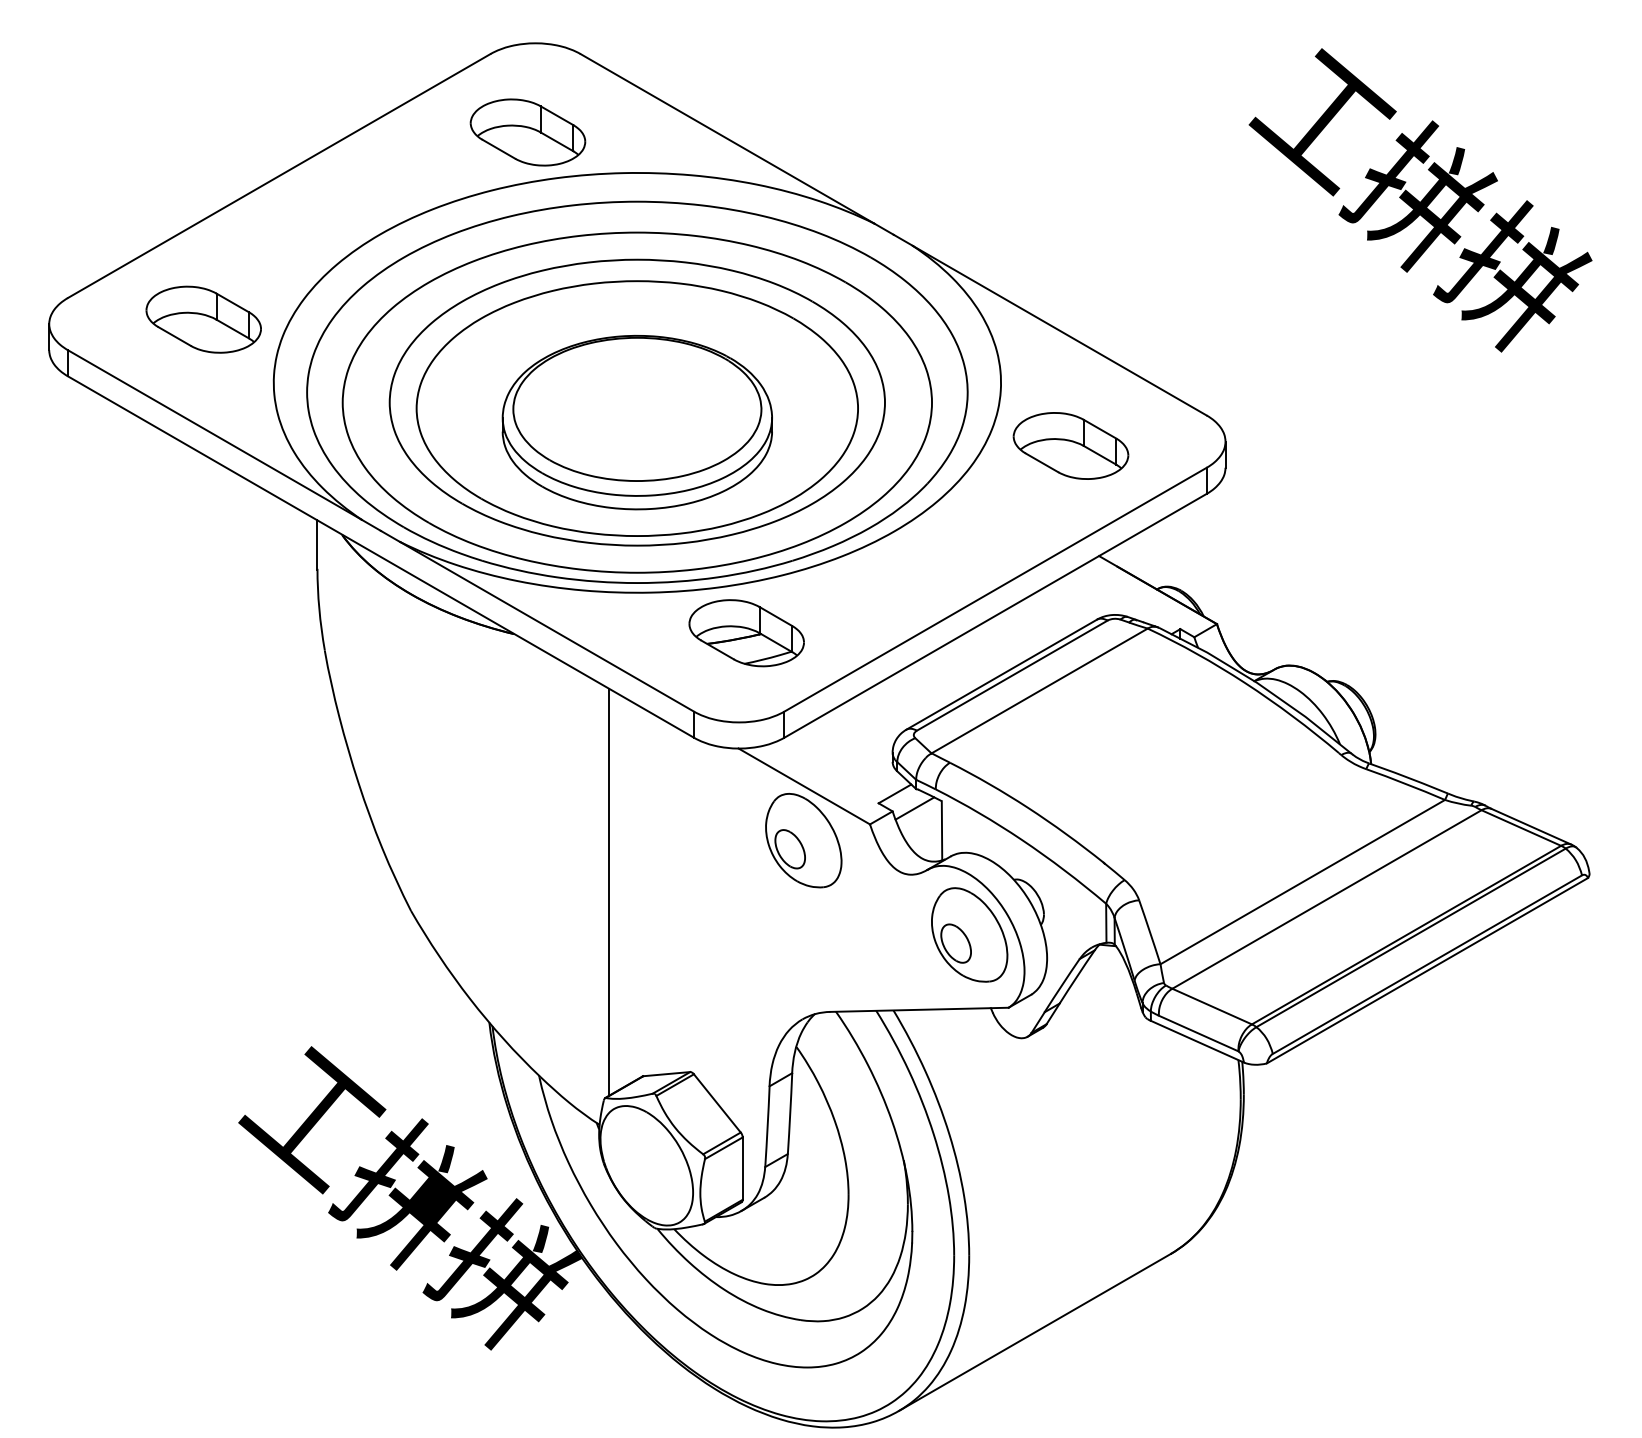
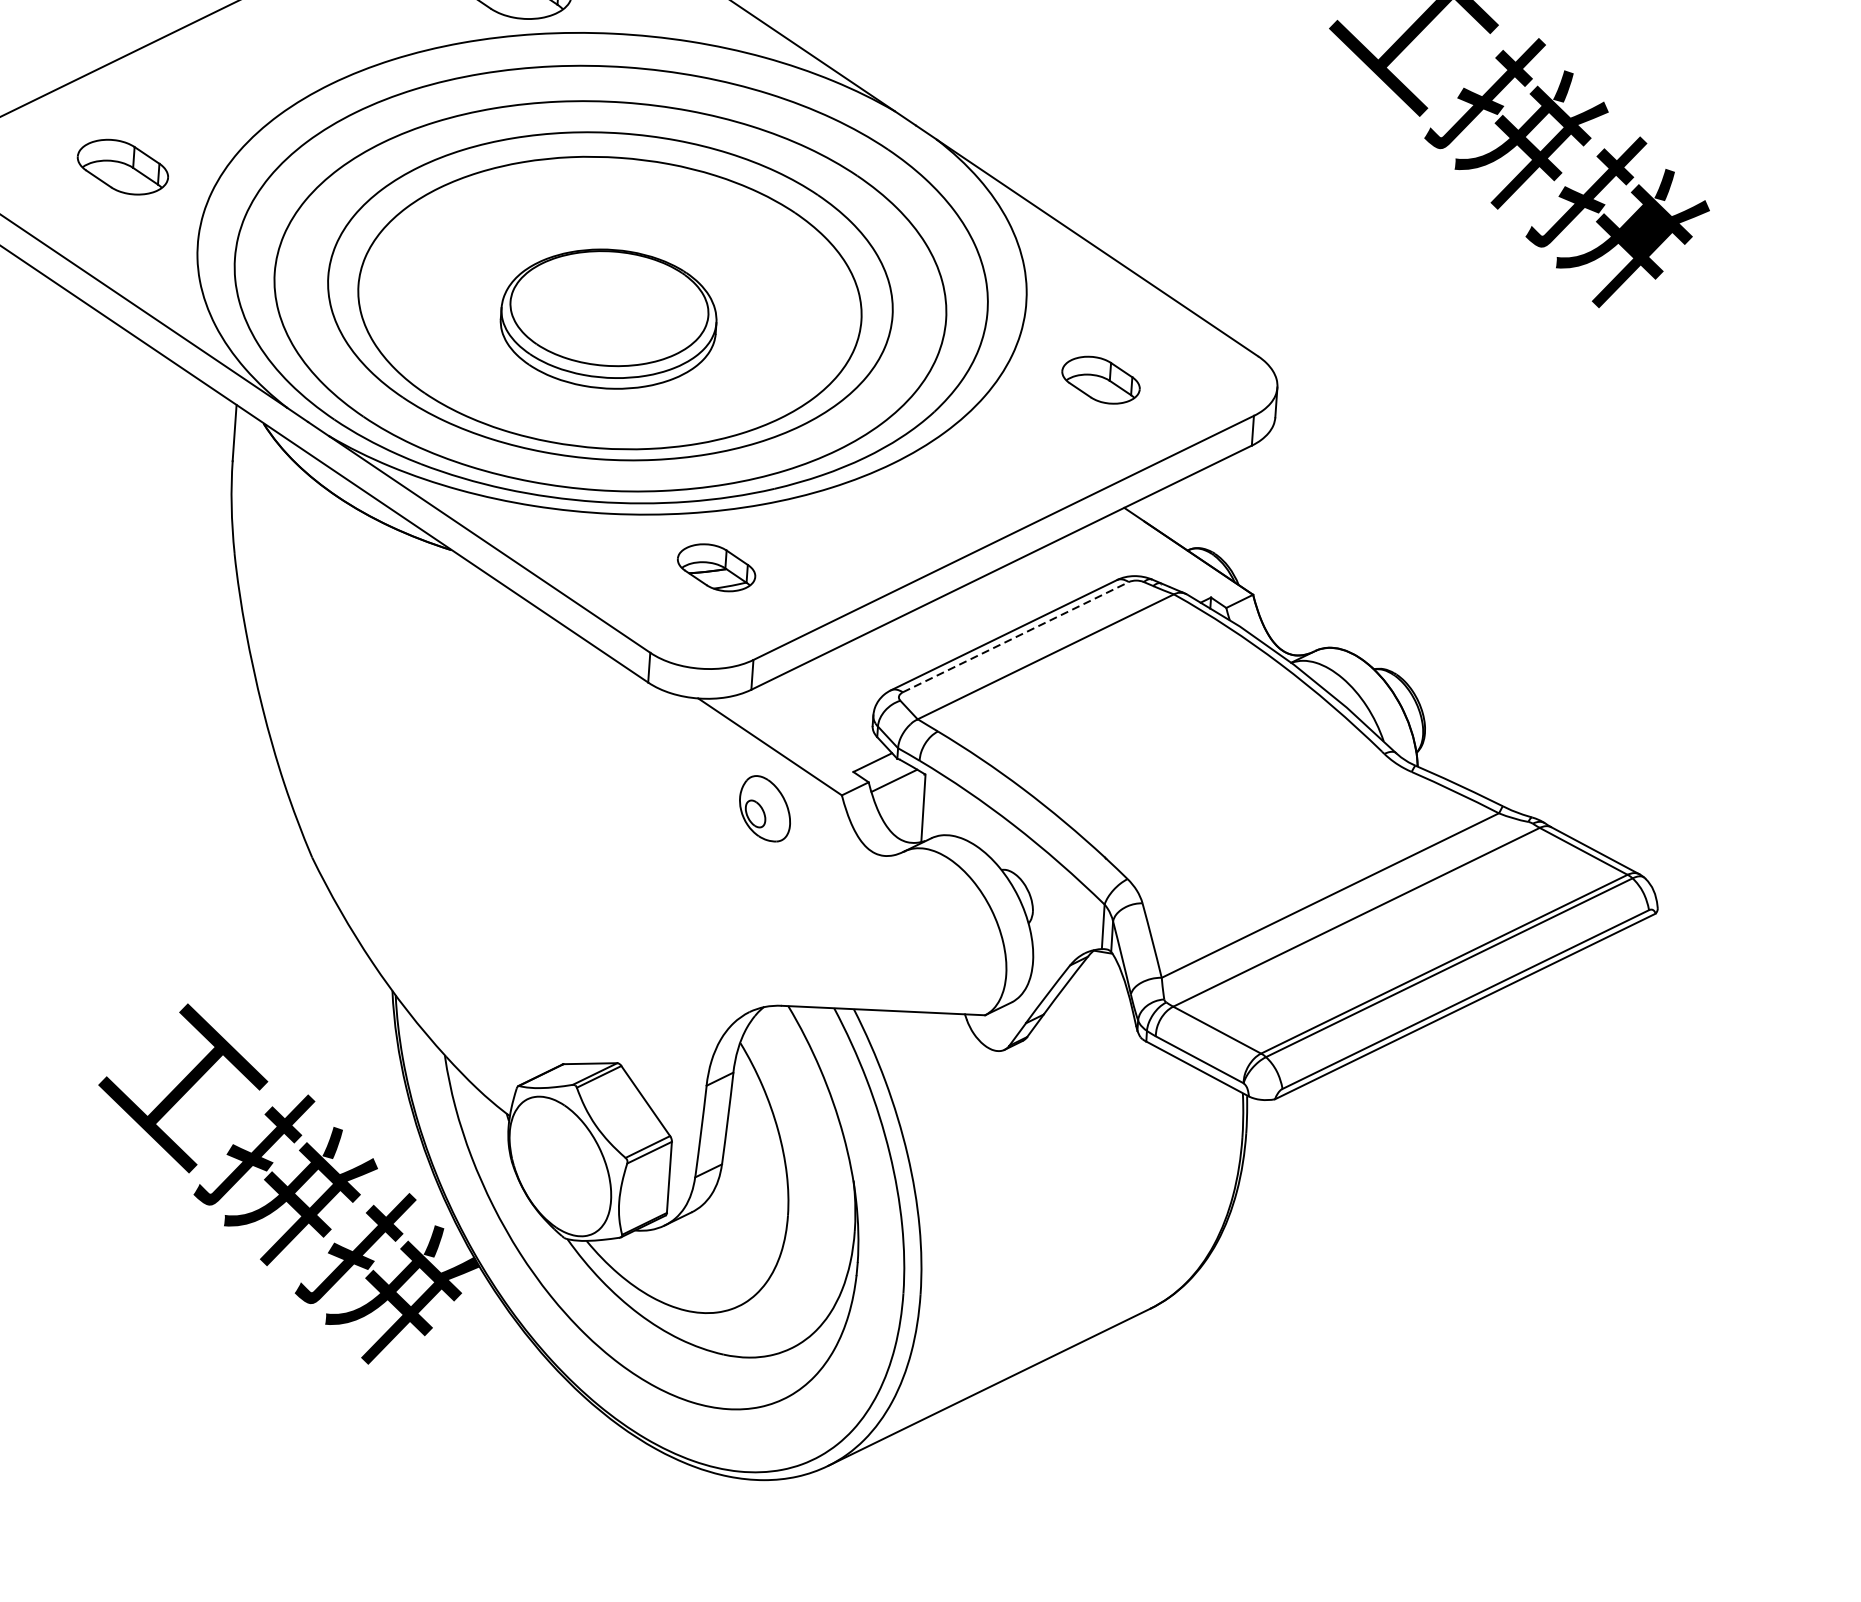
part: (203, 319) -> (122, 167), size x0.7
part: (636, 422) -> (607, 318), size x0.7
part: (1070, 445) -> (1100, 379), size x0.6
part: (746, 633) -> (716, 568), size x0.6
line: (1012, 675) -> (1016, 637), solid -> dashed
part: (803, 840) -> (764, 808), size x0.6
line: (609, 891) -> (539, 851), removed
part: (969, 934) -> (946, 928), removed

